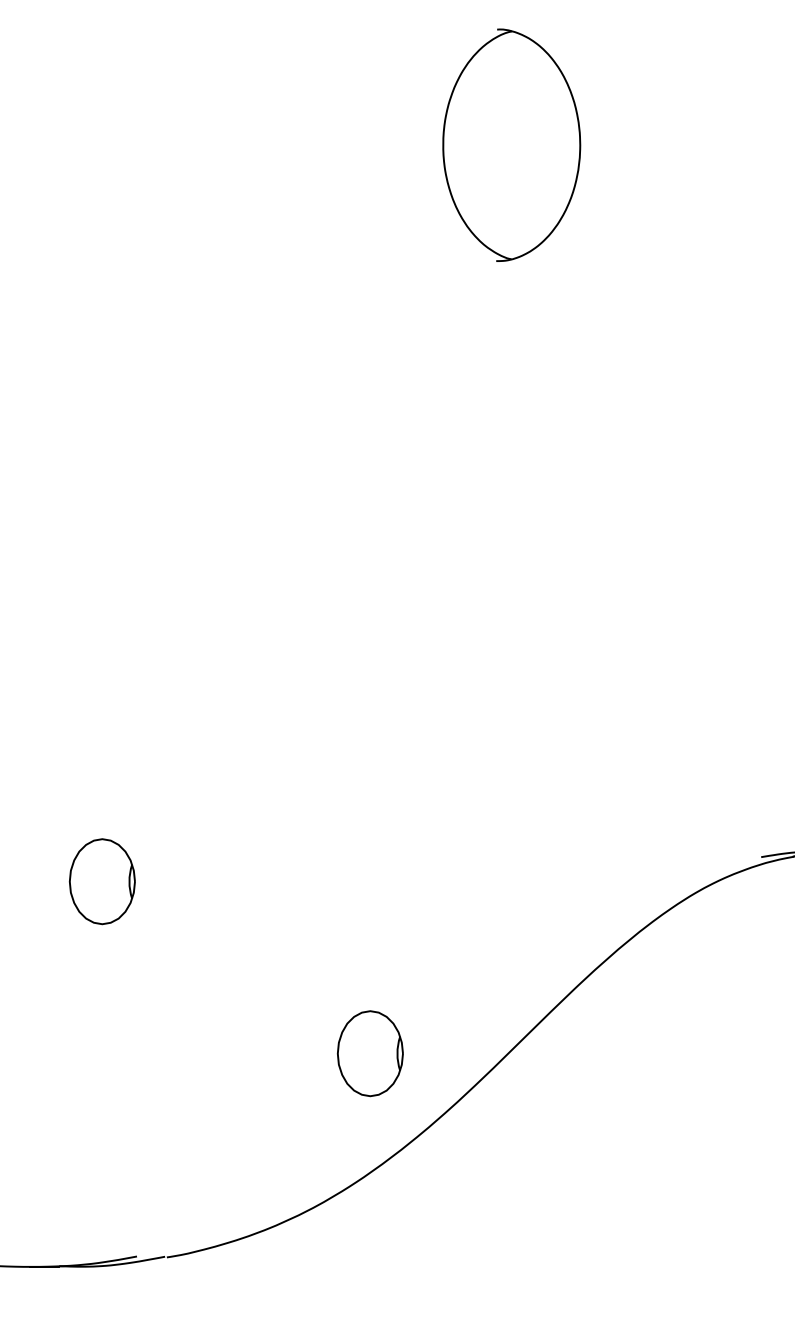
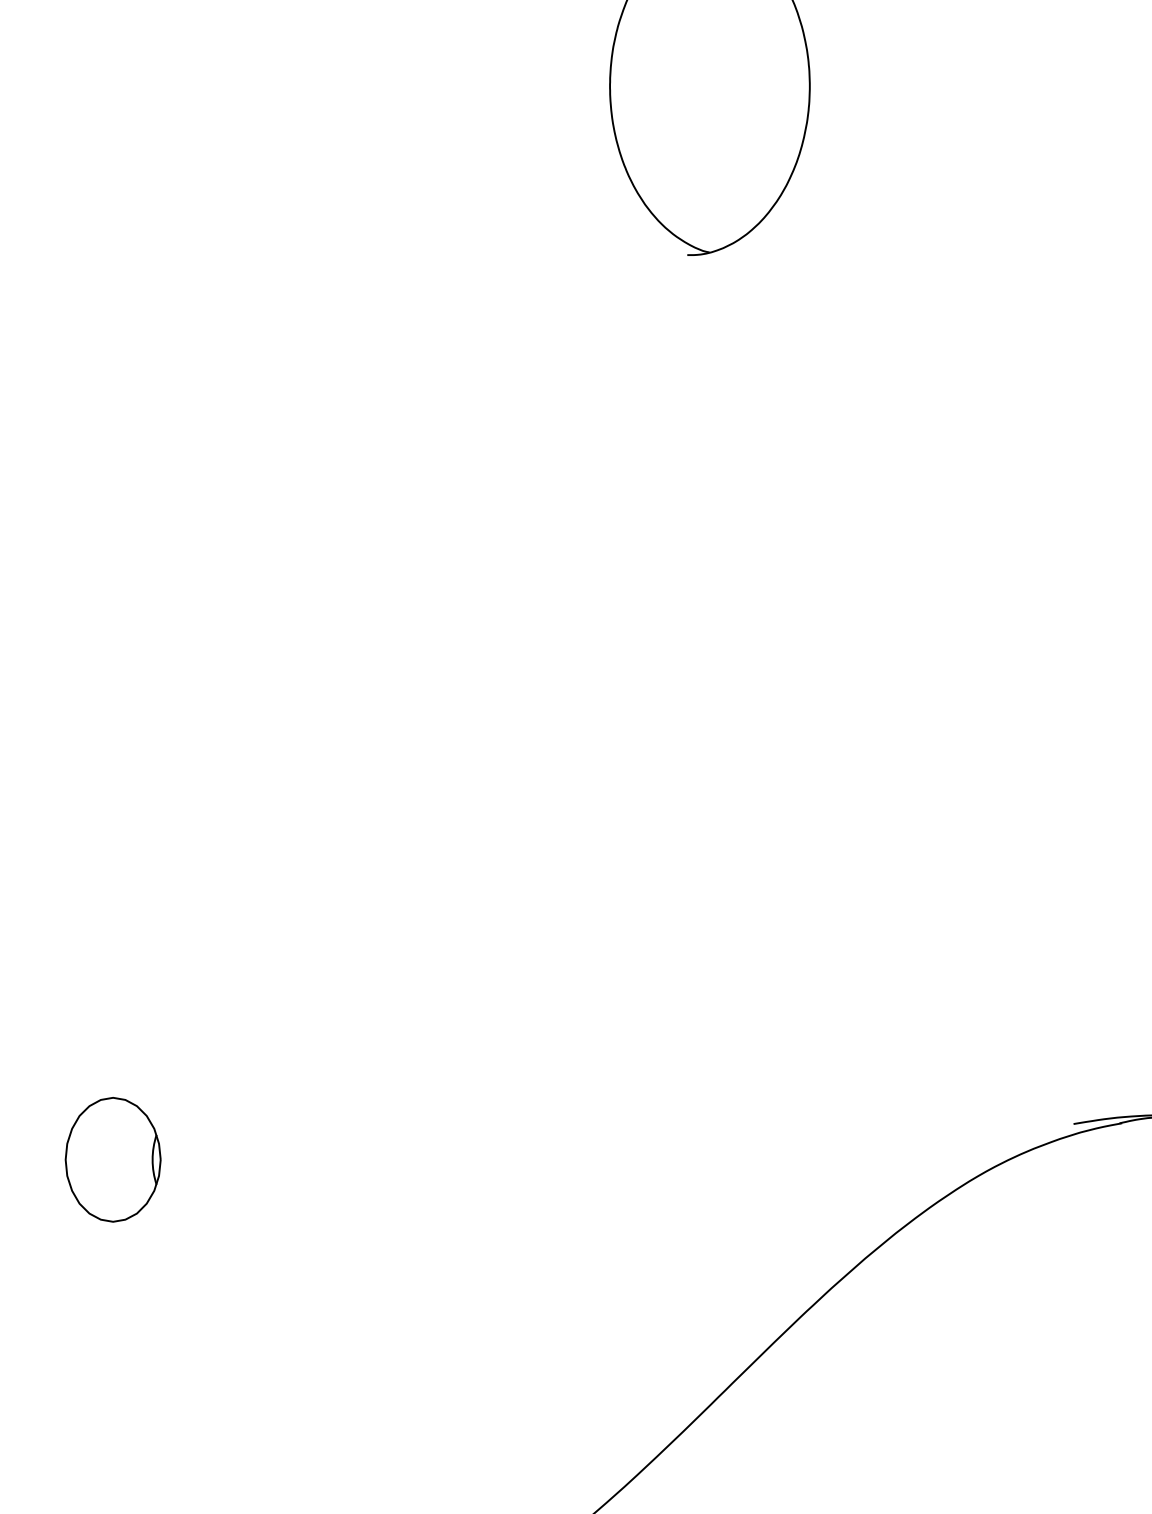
part: (369, 1053) -> (502, 1410), removed

